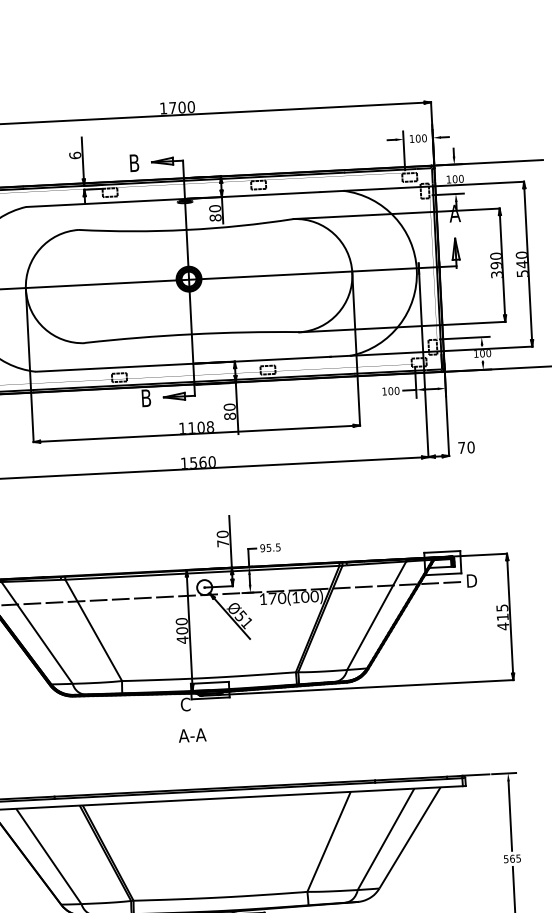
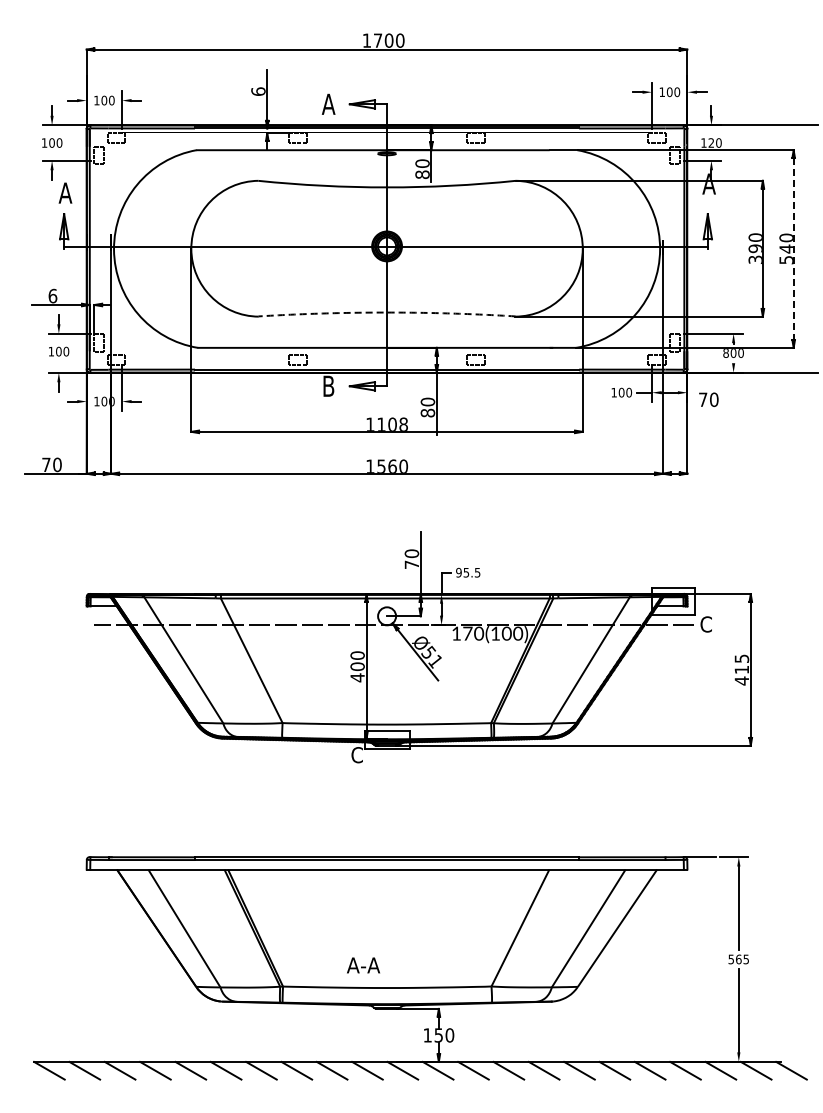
text: (134, 162) -> (328, 103), B -> A
text: (455, 178) -> (711, 142), 100 -> 120
line: (528, 264) -> (793, 249), solid -> dashed
arc: (192, 334) -> (387, 312), solid -> dashed
text: (475, 354) -> (725, 353), 100 -> 800
text: (466, 447) -> (708, 399), moved
text: (471, 580) -> (706, 624), D -> C
text: (192, 735) -> (363, 965), moved

